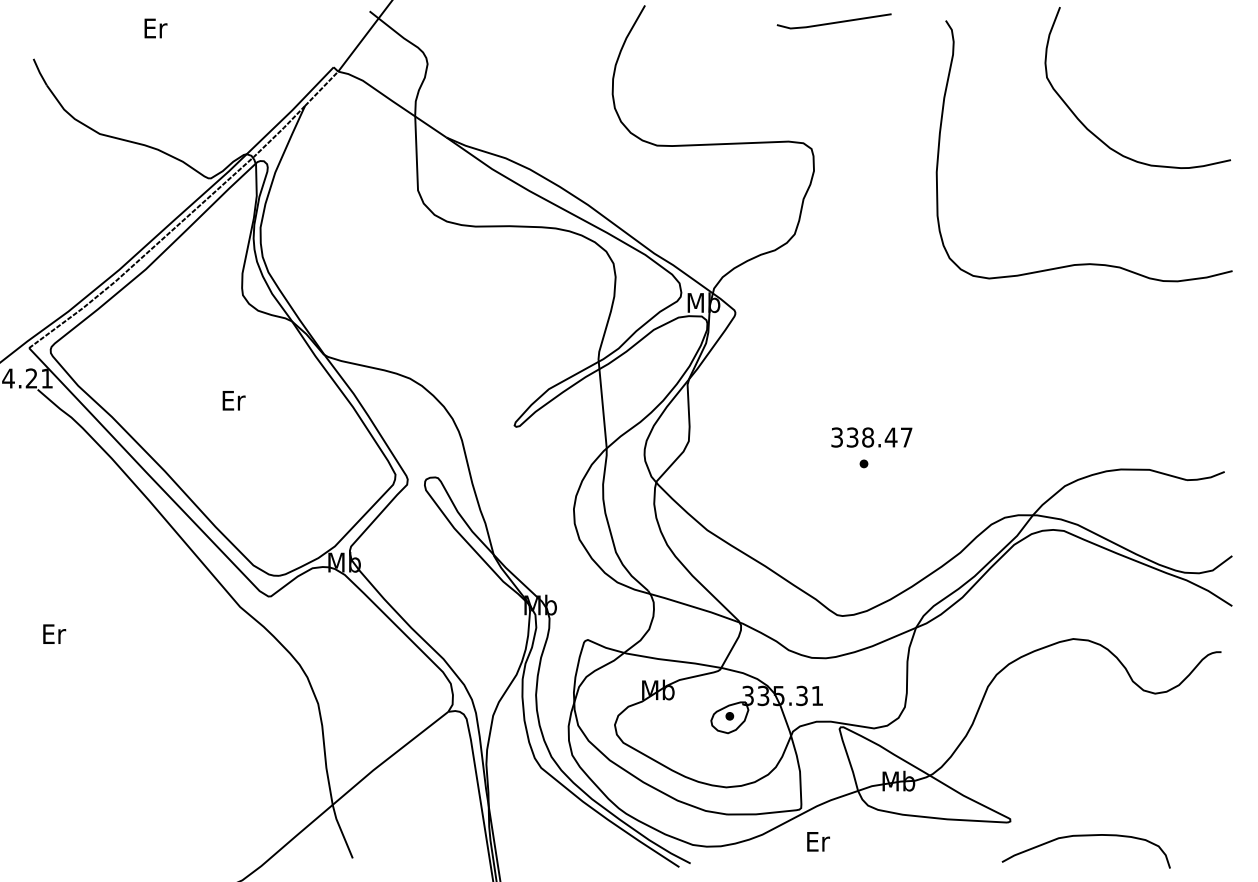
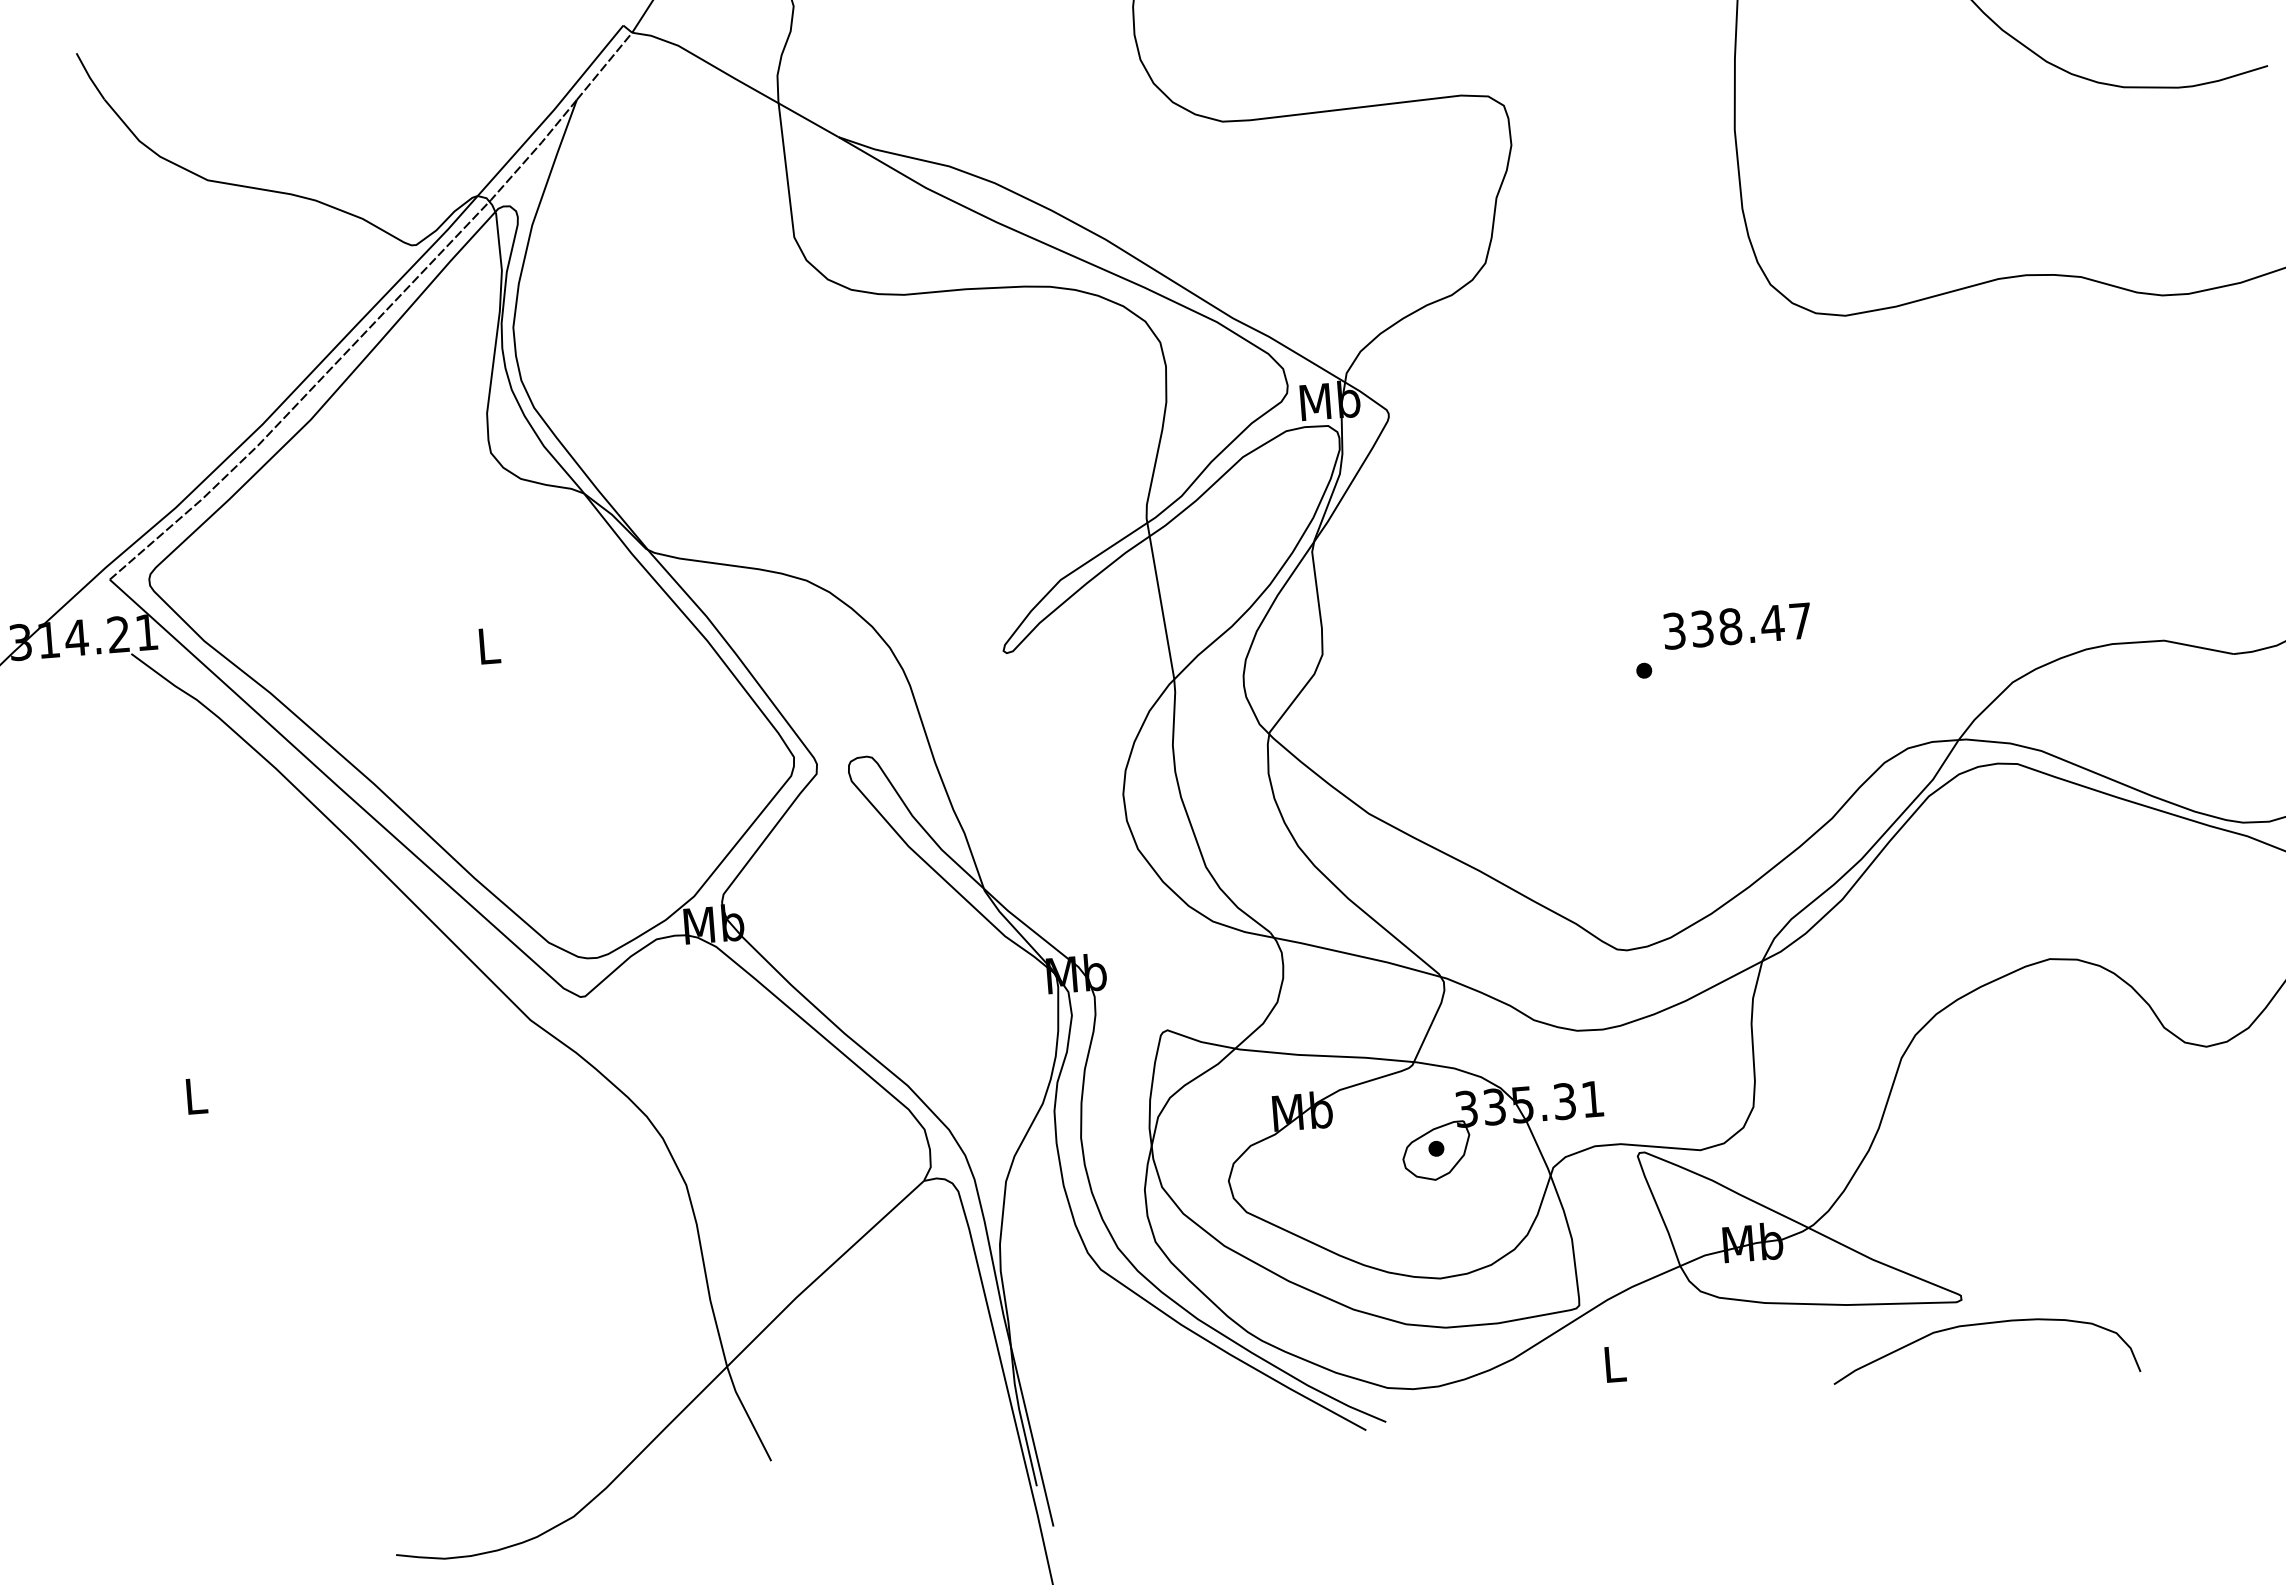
text: (233, 400) -> (488, 645), Er -> L
text: (871, 437) -> (1736, 626), moved
text: (54, 633) -> (196, 1094), Er -> L
curve: (1085, 836) -> (1982, 1325), moved
text: (818, 841) -> (1615, 1363), Er -> L

